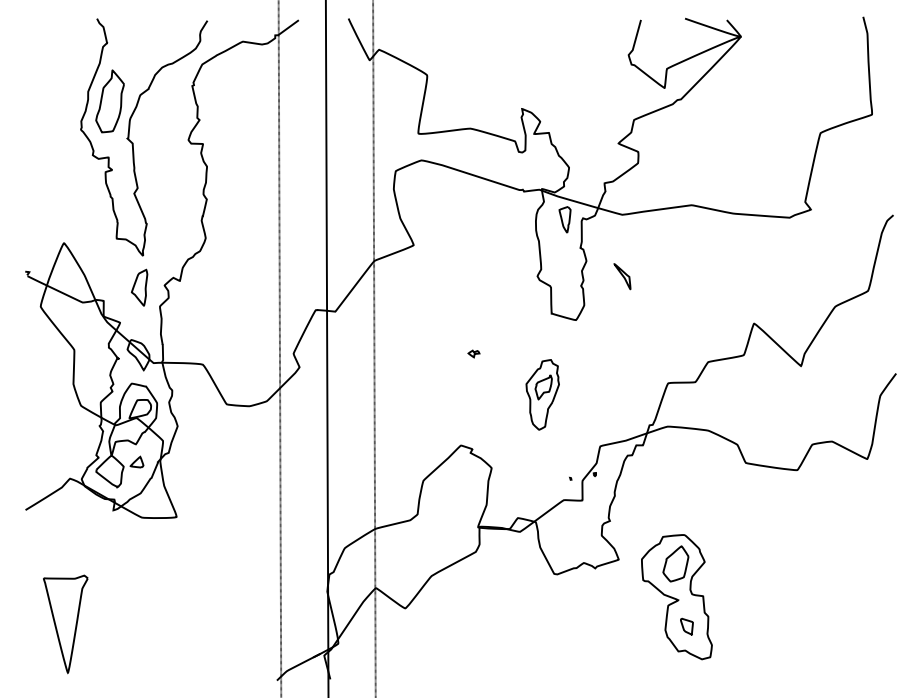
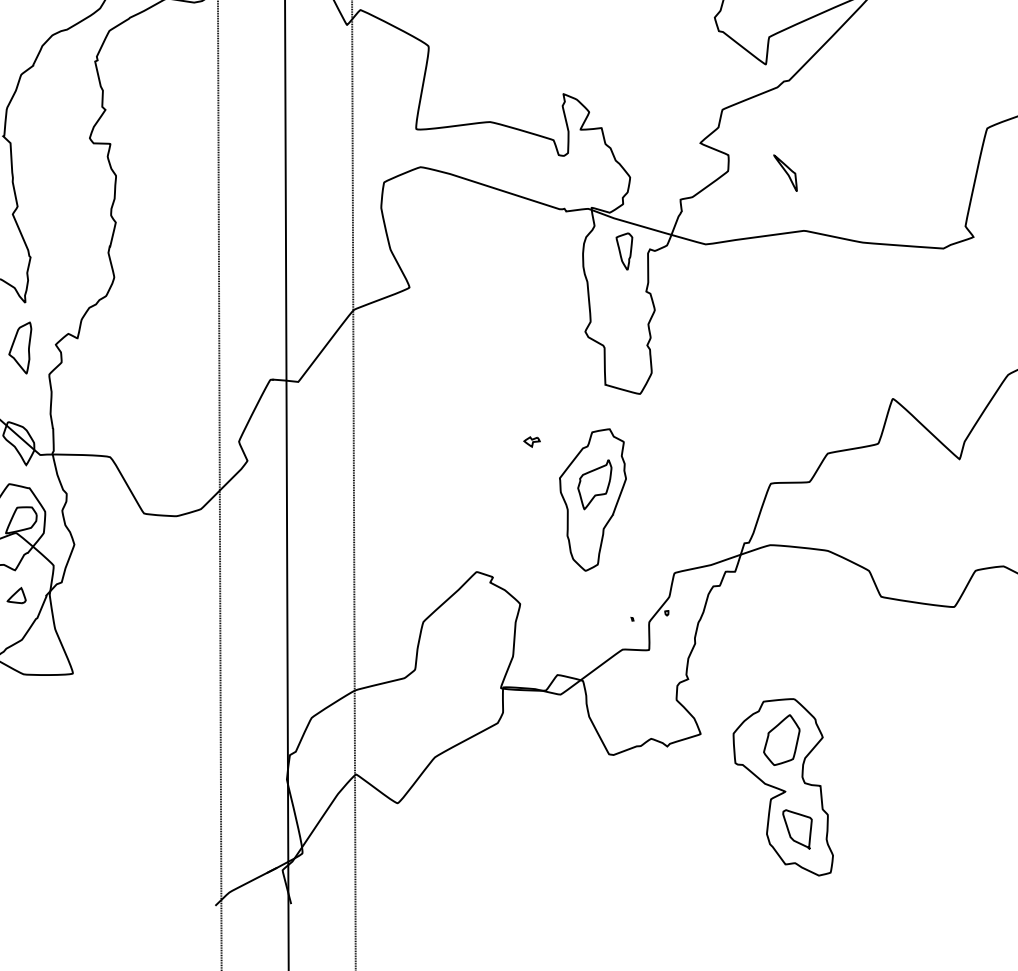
part: (622, 276) -> (785, 172), moved
part: (473, 353) -> (531, 441), moved
part: (542, 394) -> (592, 499), size x1.43
part: (686, 626) -> (796, 828), size x1.67

